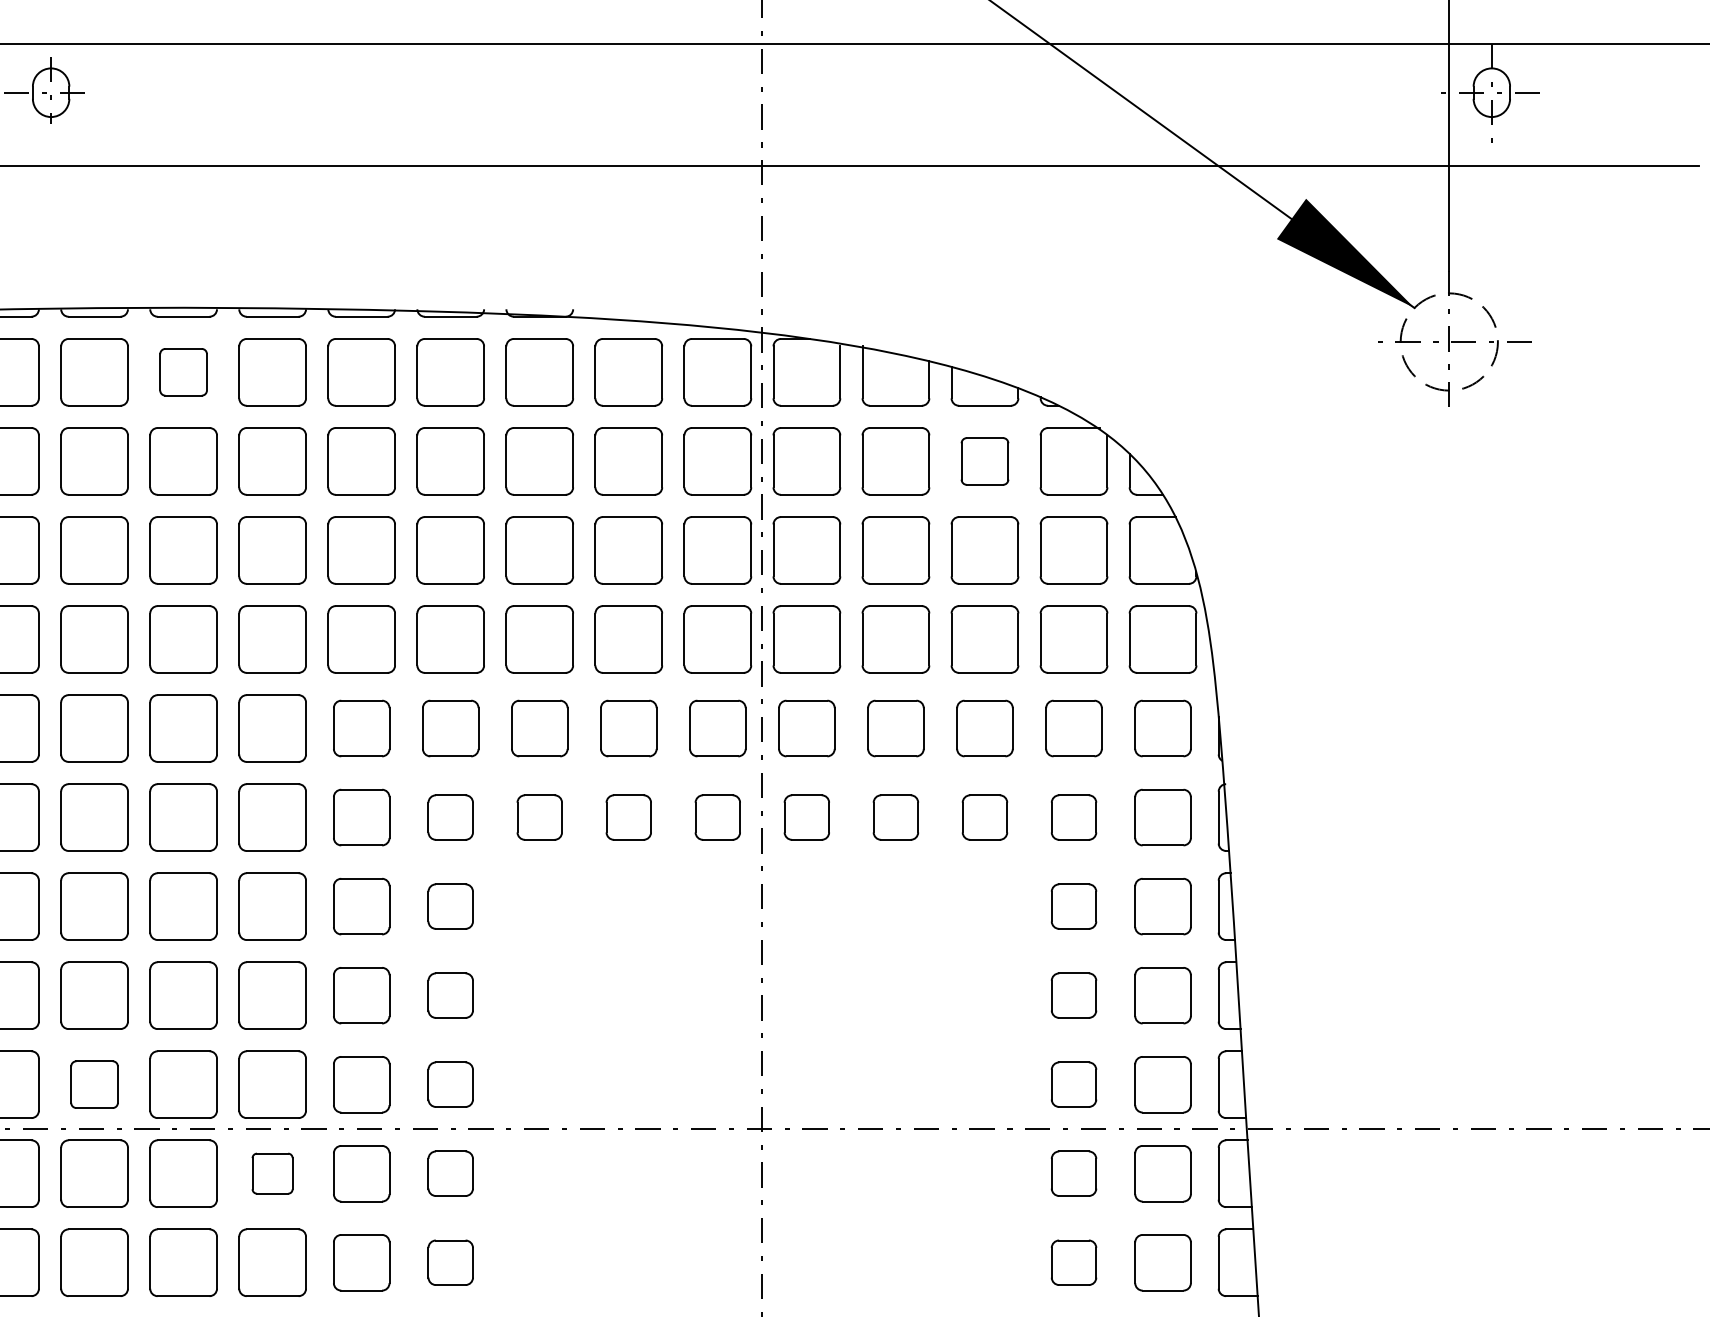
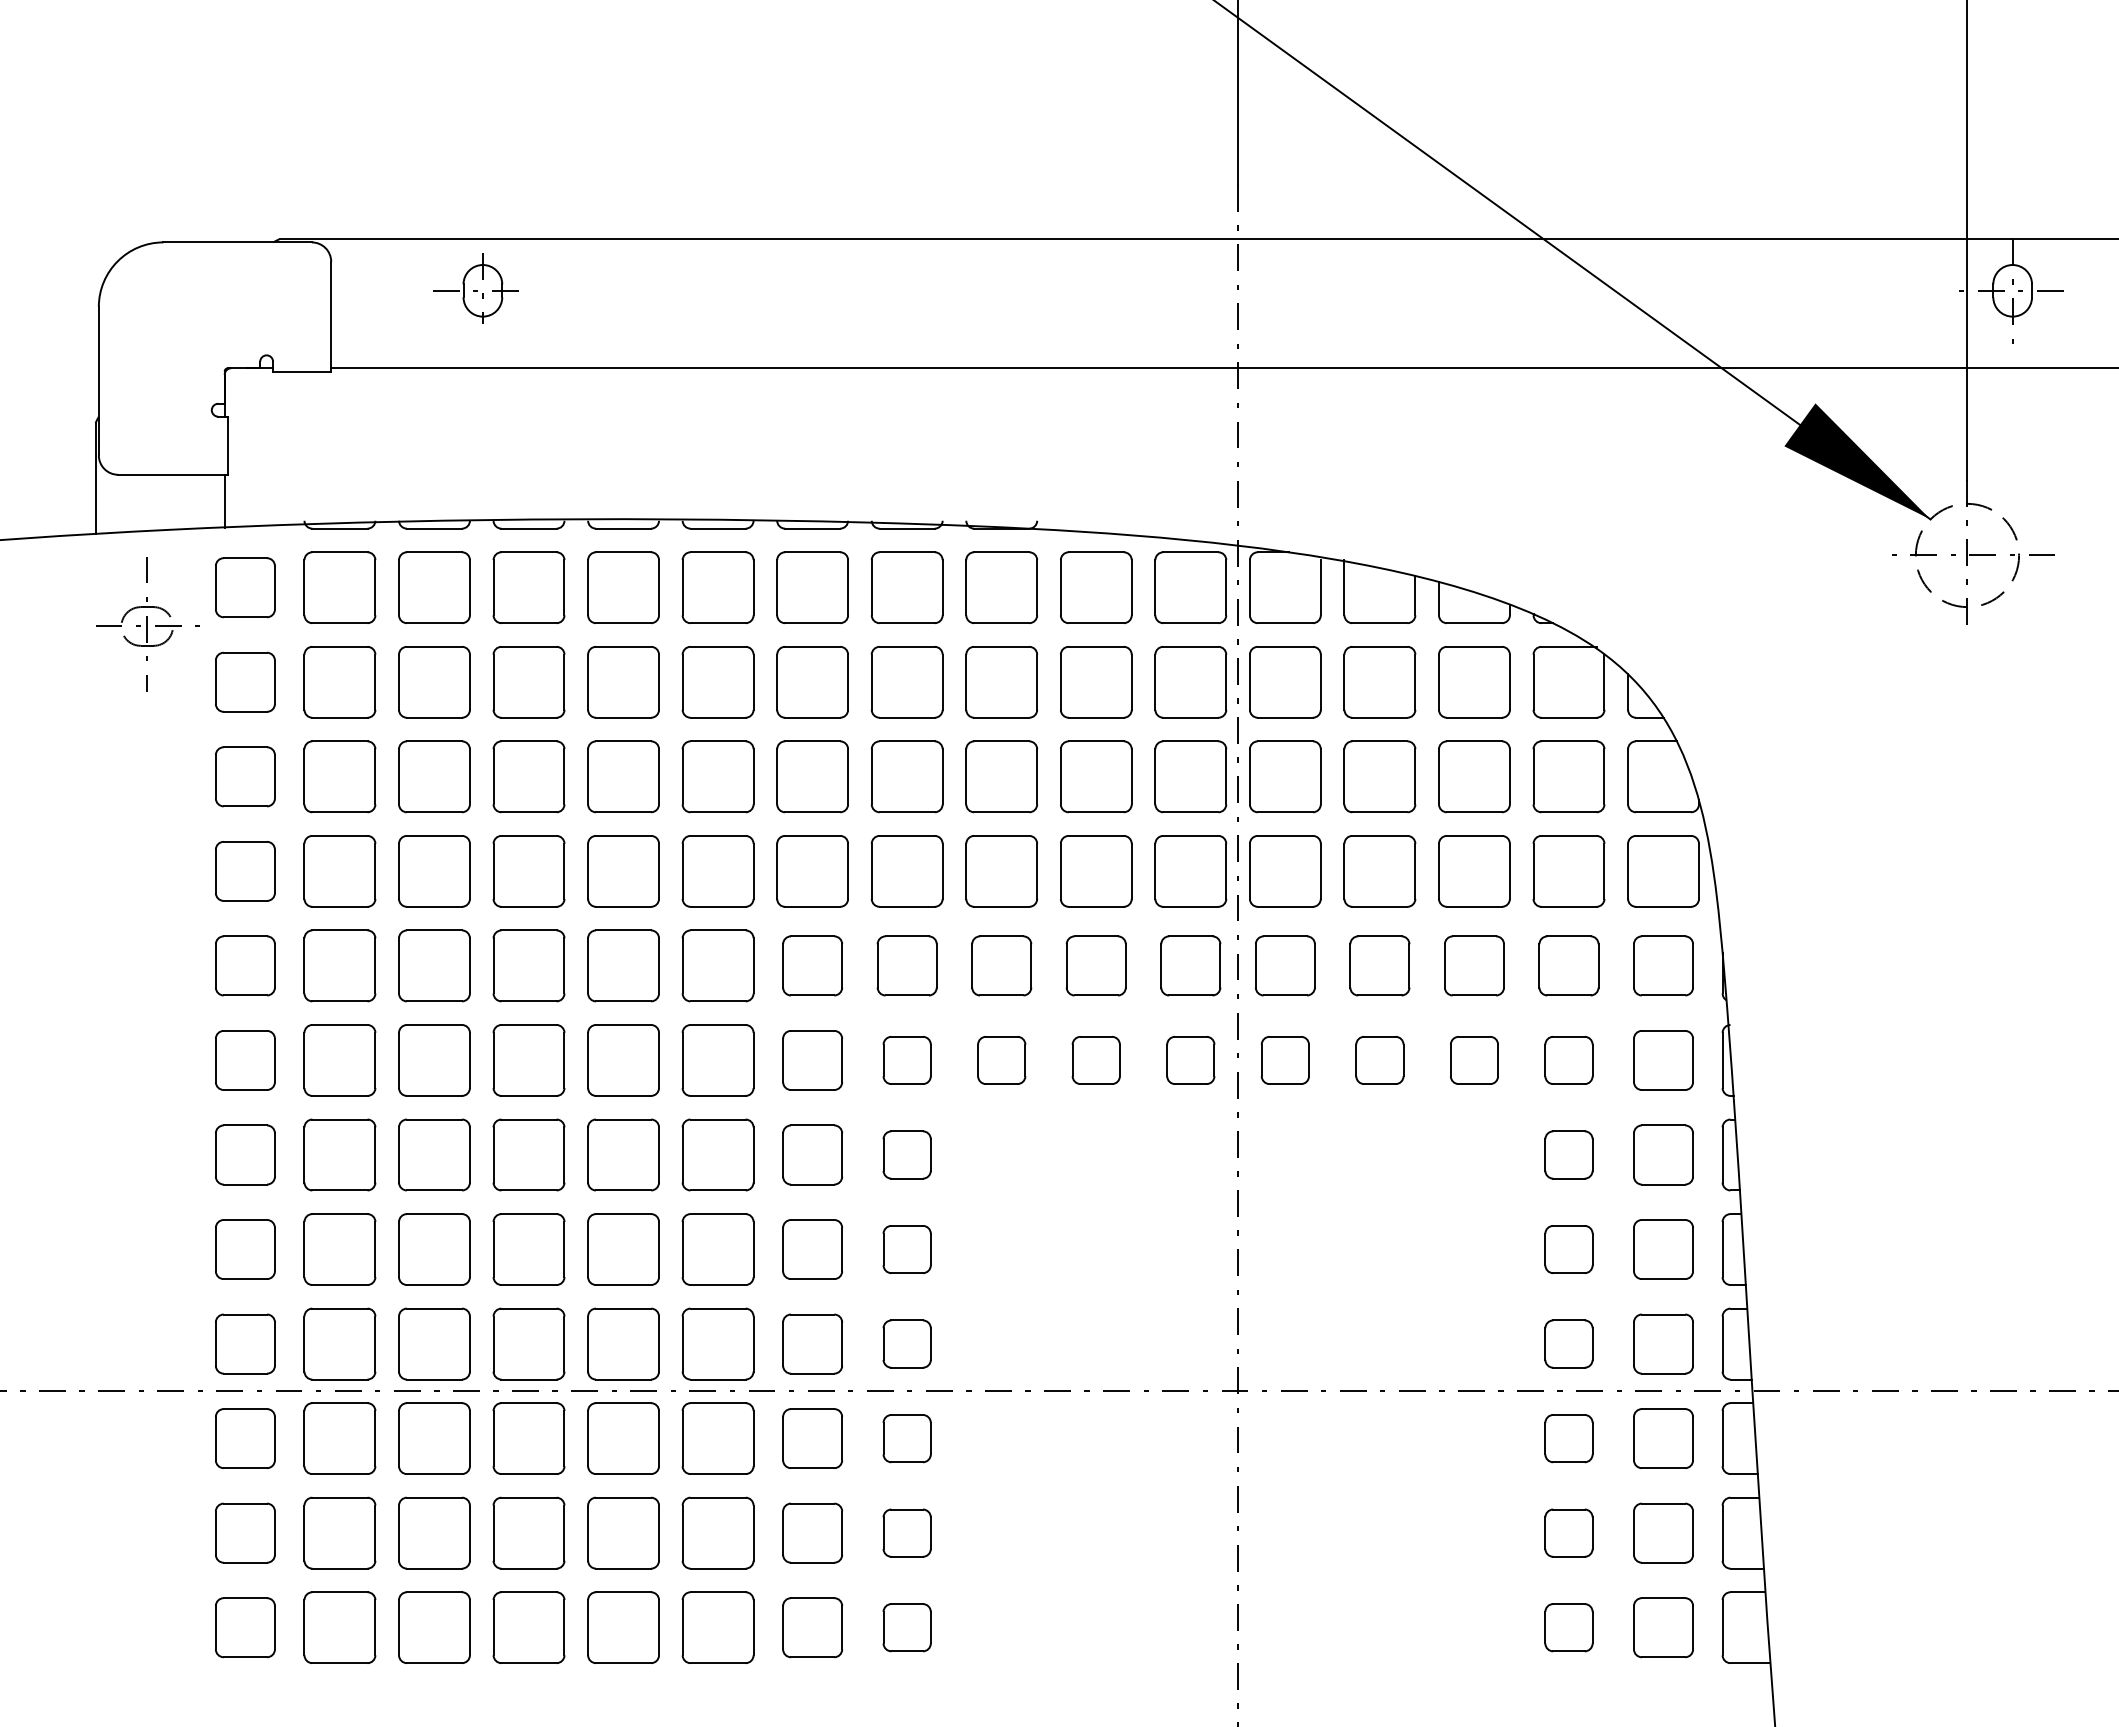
part: (183, 372) -> (623, 587), size x1.43
part: (985, 461) -> (1474, 682), size x1.43
part: (94, 1084) -> (528, 1343), size x1.43
part: (272, 1173) -> (717, 1438), size x1.67

